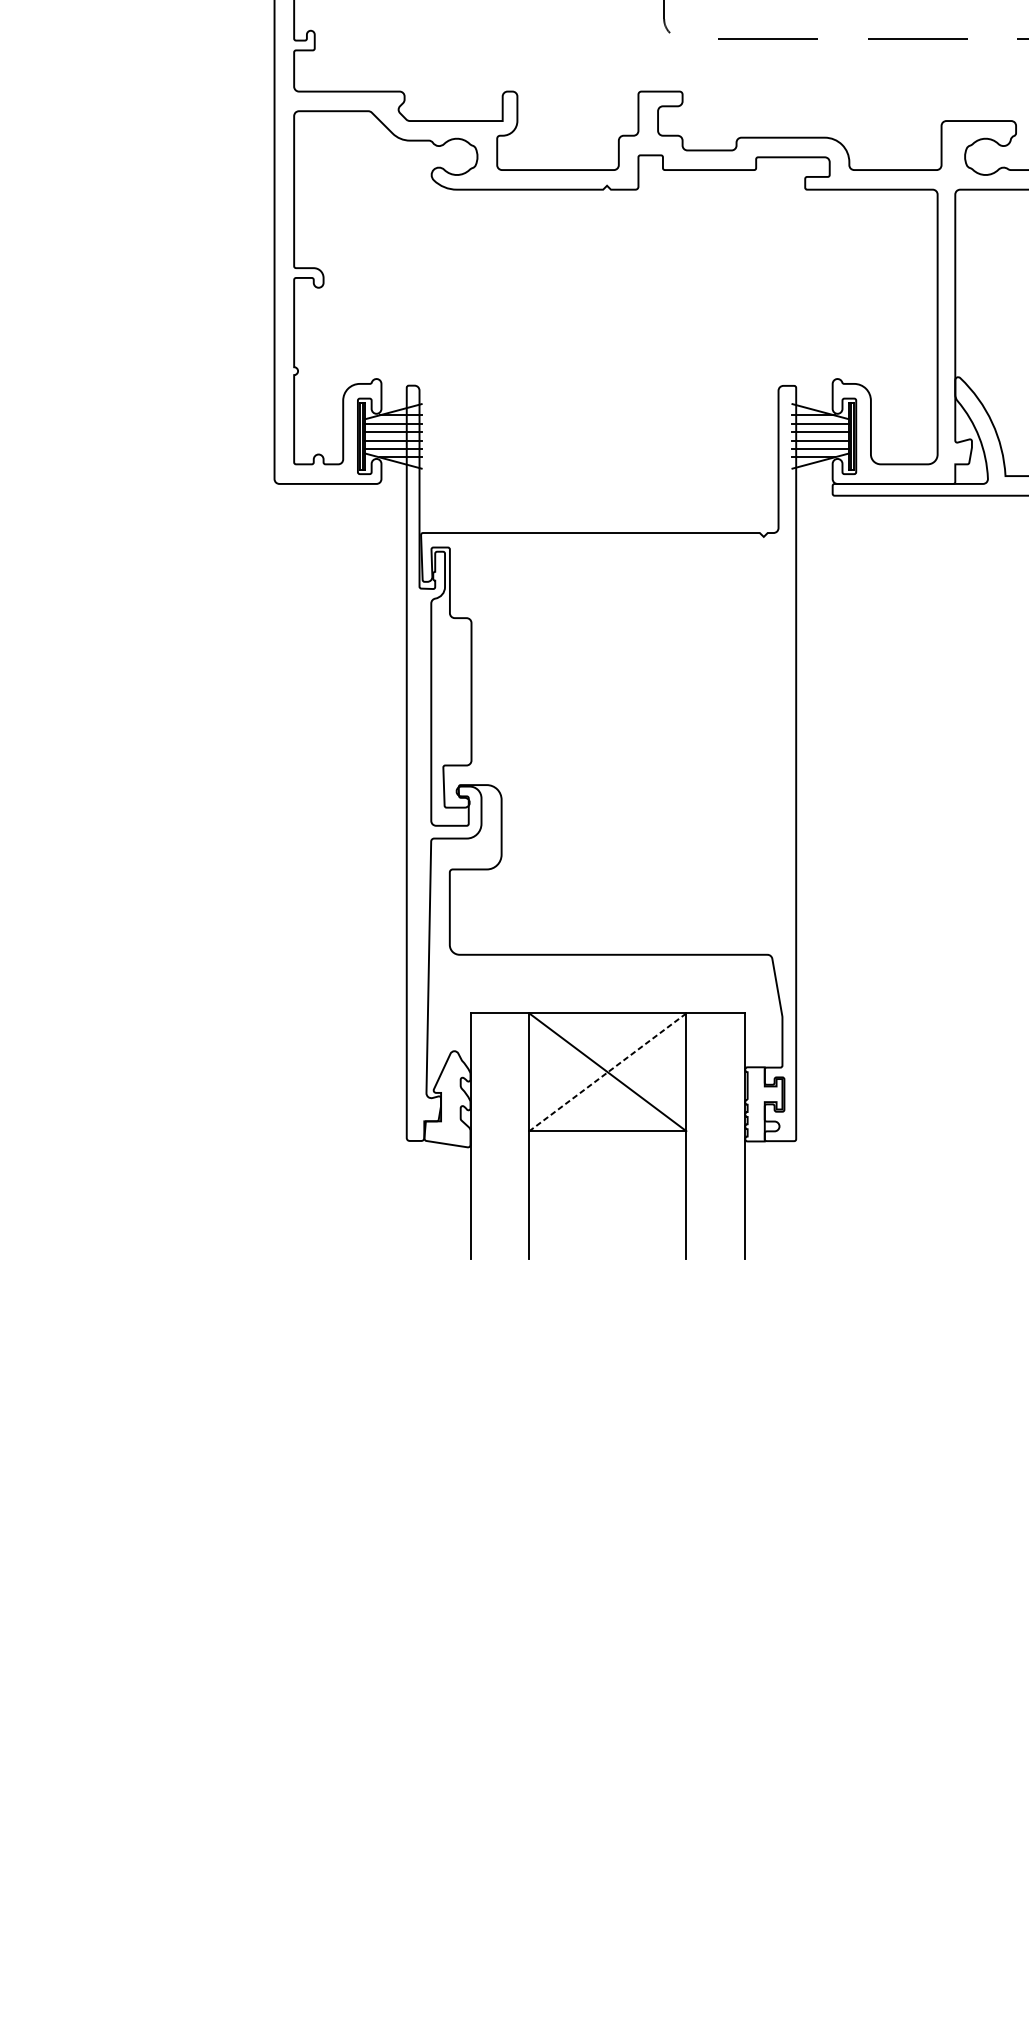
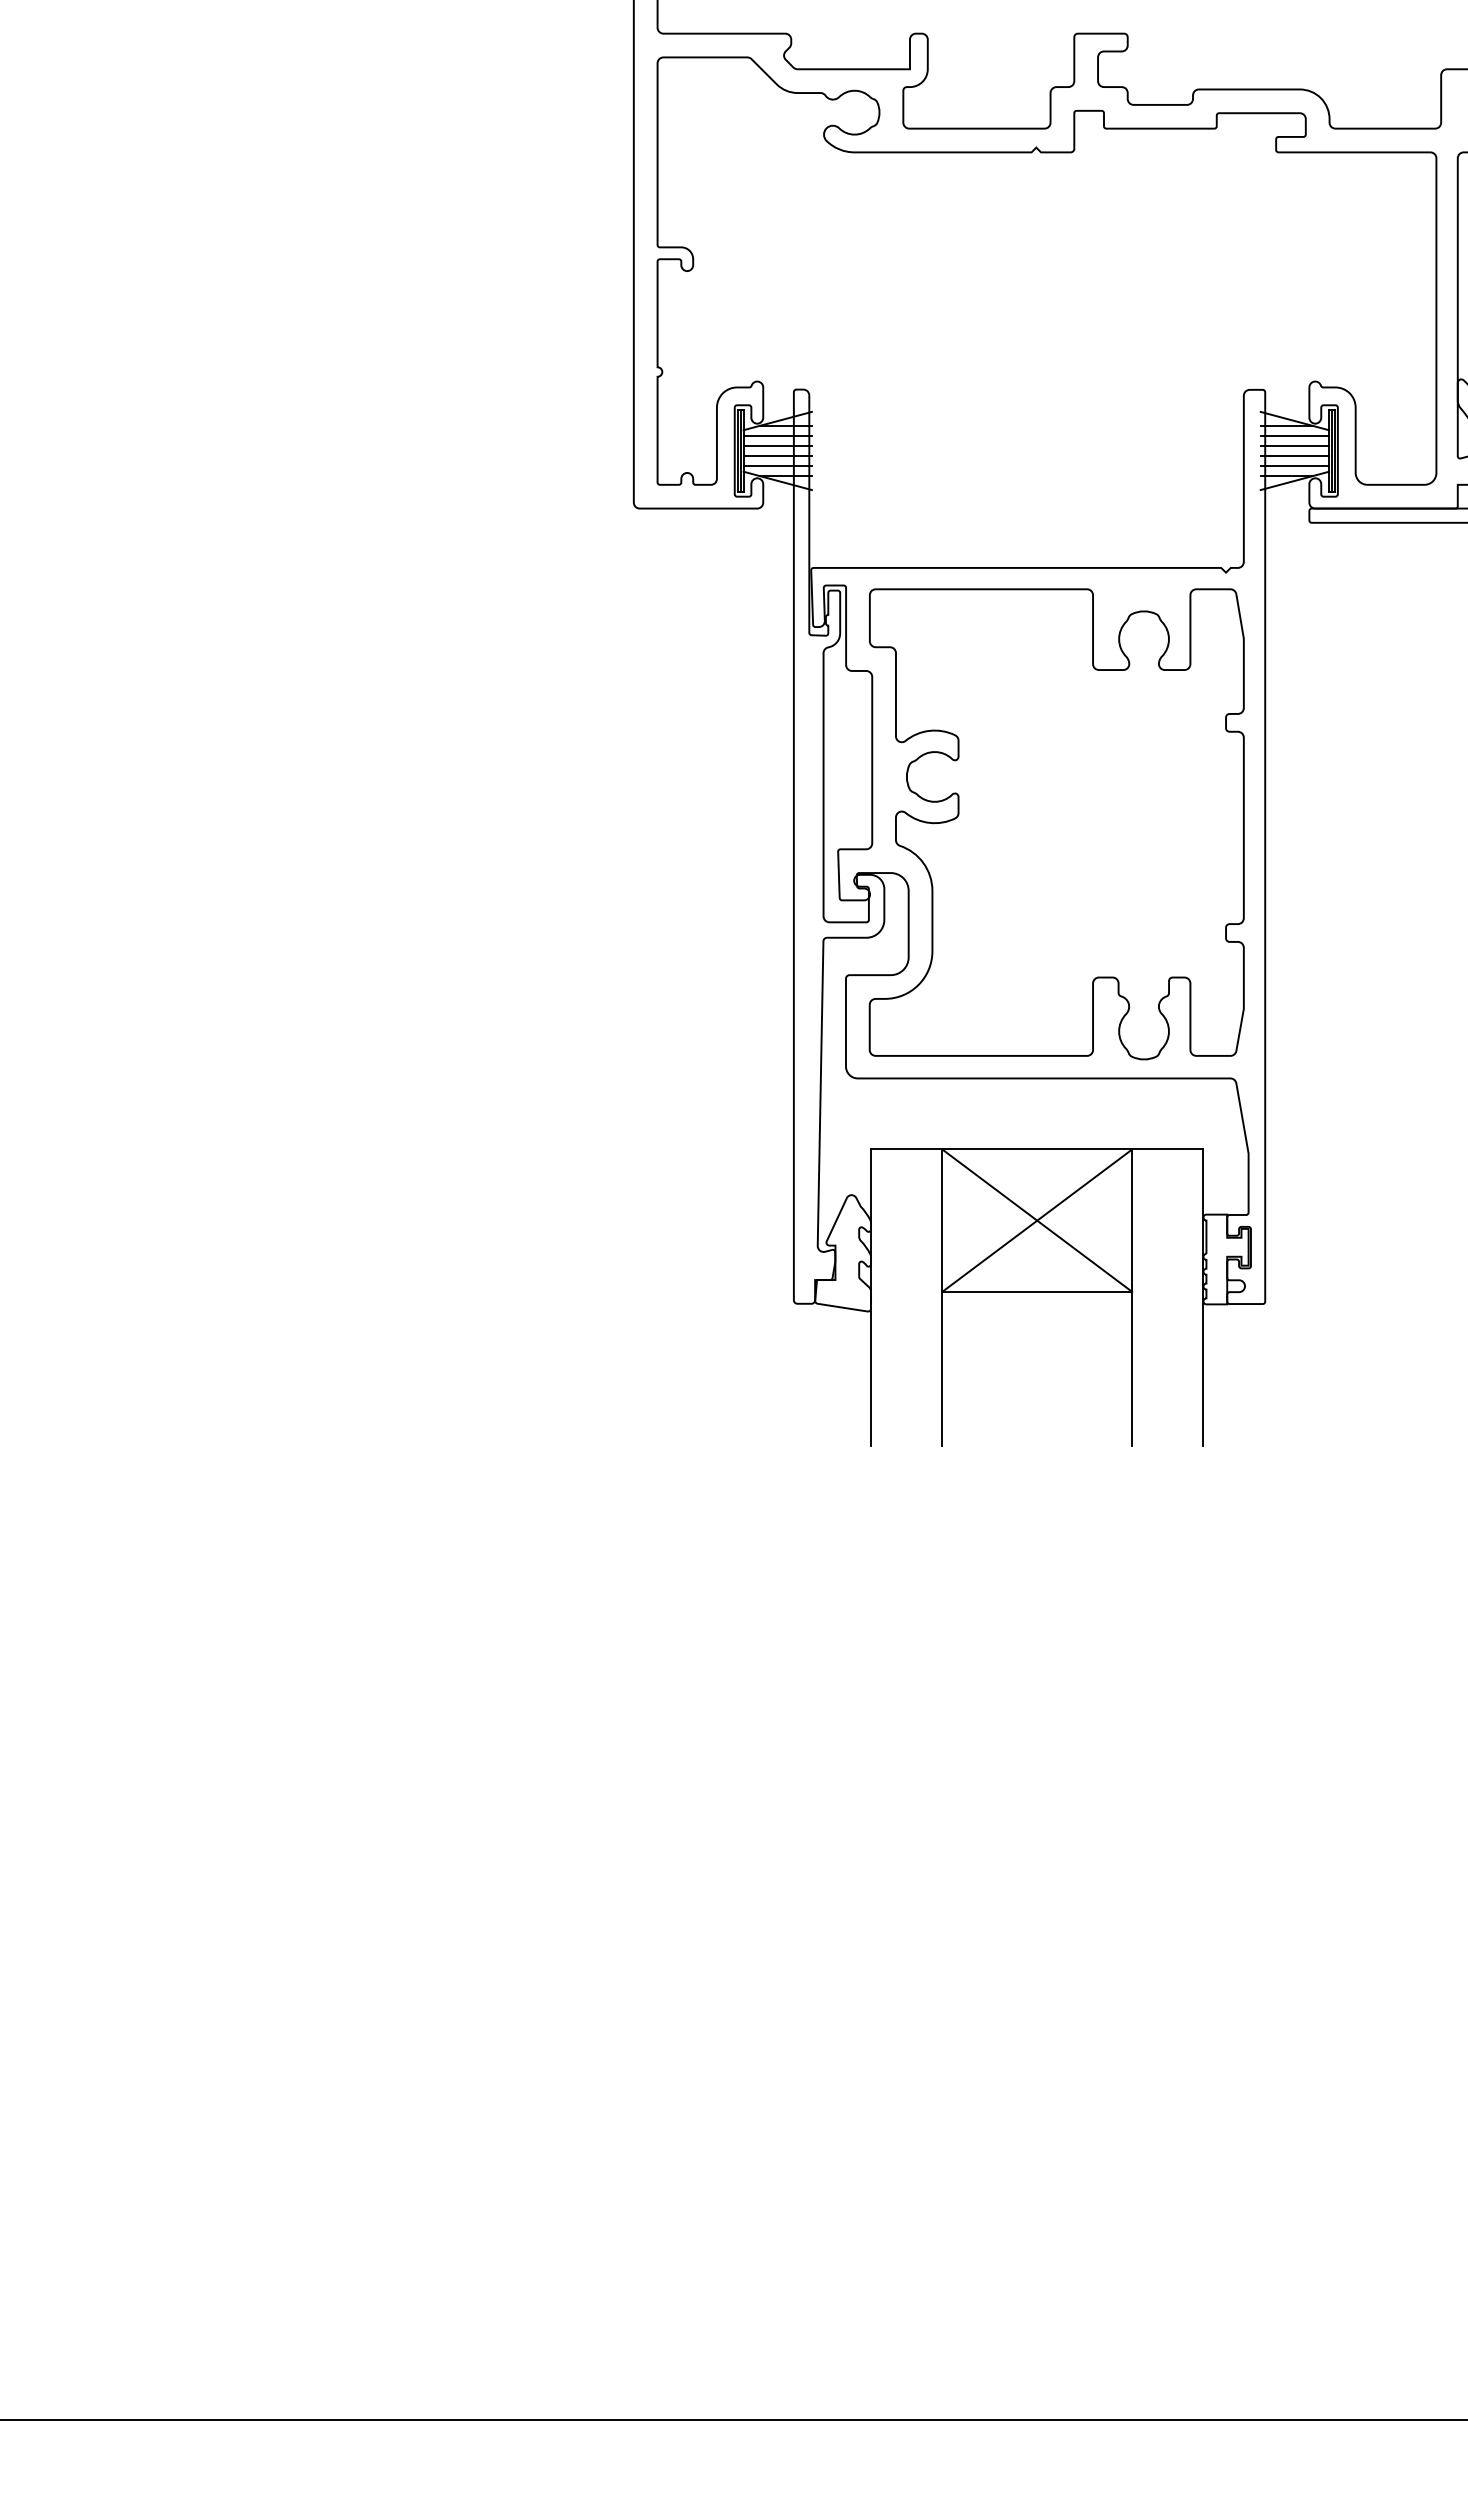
part: (623, 744) -> (1056, 824), added
line: (608, 1072) -> (1037, 1220), dashed -> solid

